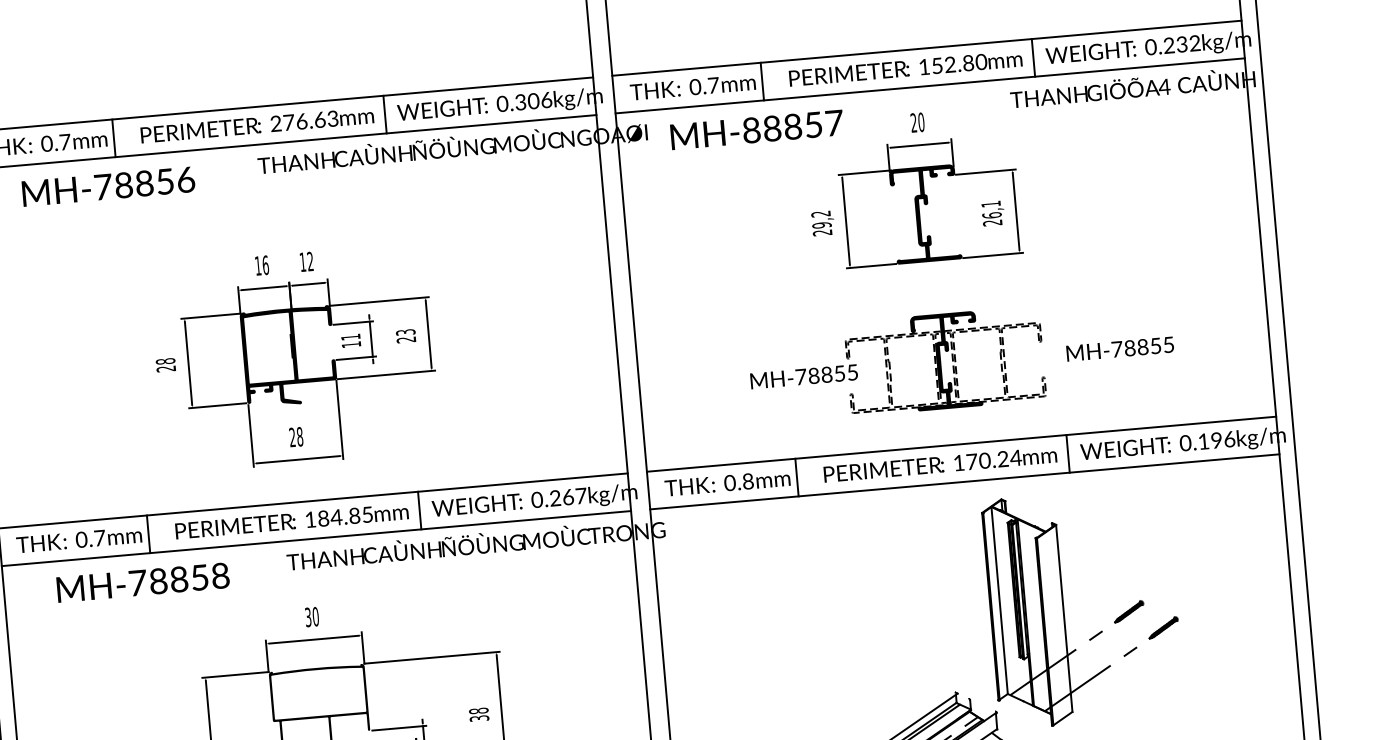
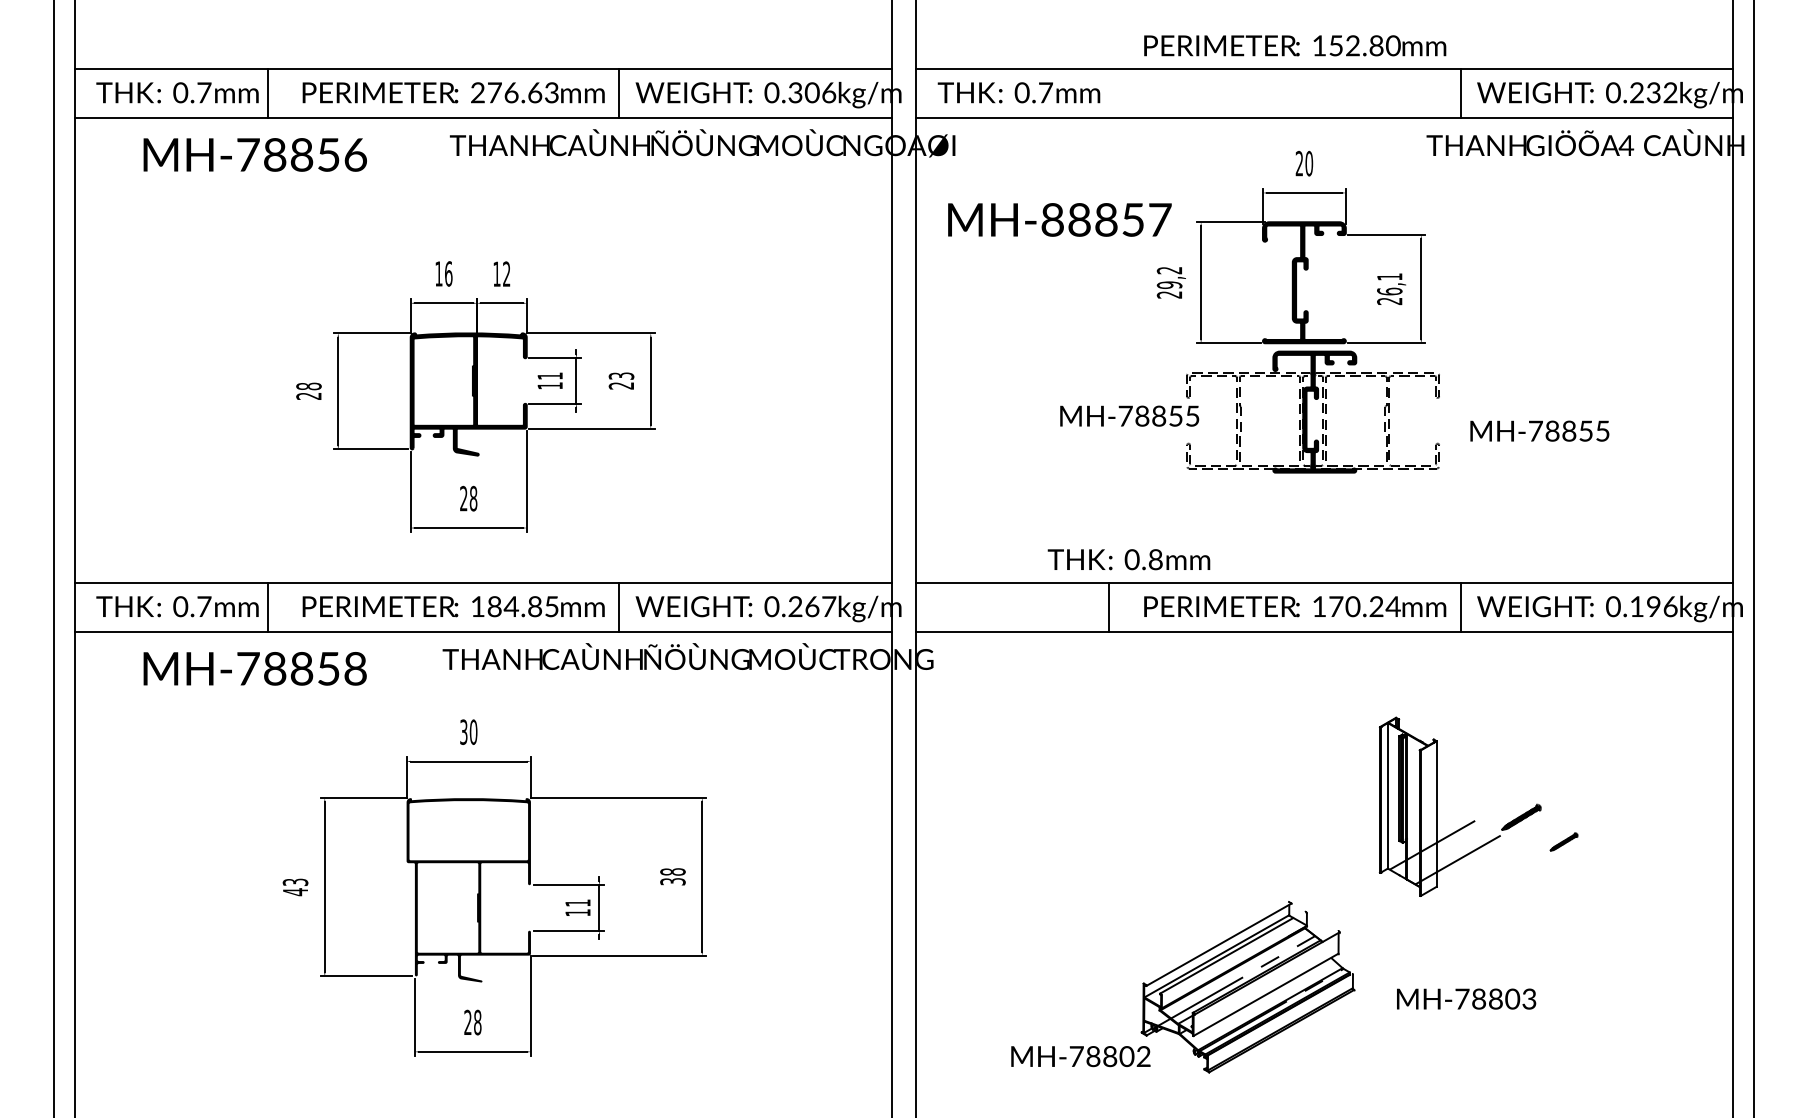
text: (905, 68) -> (1295, 45), moved
line: (762, 80) -> (1109, 92), removed
text: (756, 129) -> (1059, 219), moved
text: (1119, 348) -> (1539, 430), moved
part: (890, 365) -> (1241, 411), moved
text: (727, 483) -> (1128, 559), moved
part: (1062, 609) -> (1435, 806), size x0.6
part: (1162, 627) -> (1563, 841), size x0.7

